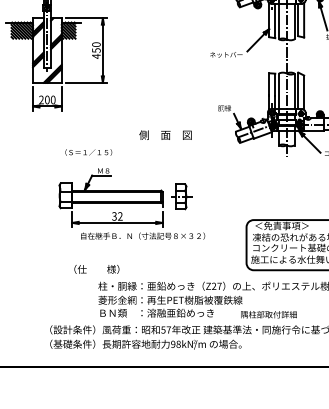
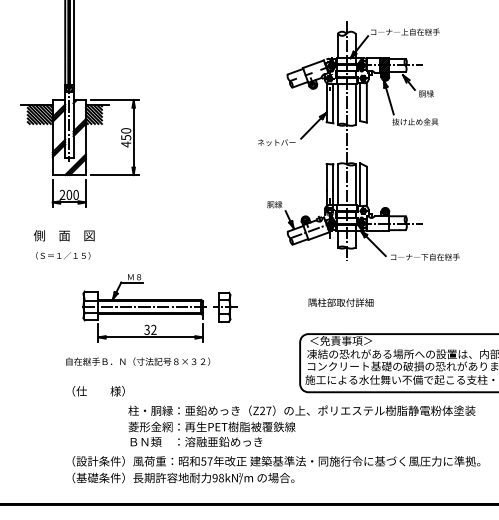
text: (164, 134) -> (63, 235), moved
text: (88, 152) -> (63, 255), moved
line: (111, 197) -> (143, 307), added
text: (143, 235) -> (138, 361), moved
text: (96, 269) -> (98, 391), moved
text: (268, 314) -> (340, 302), moved

